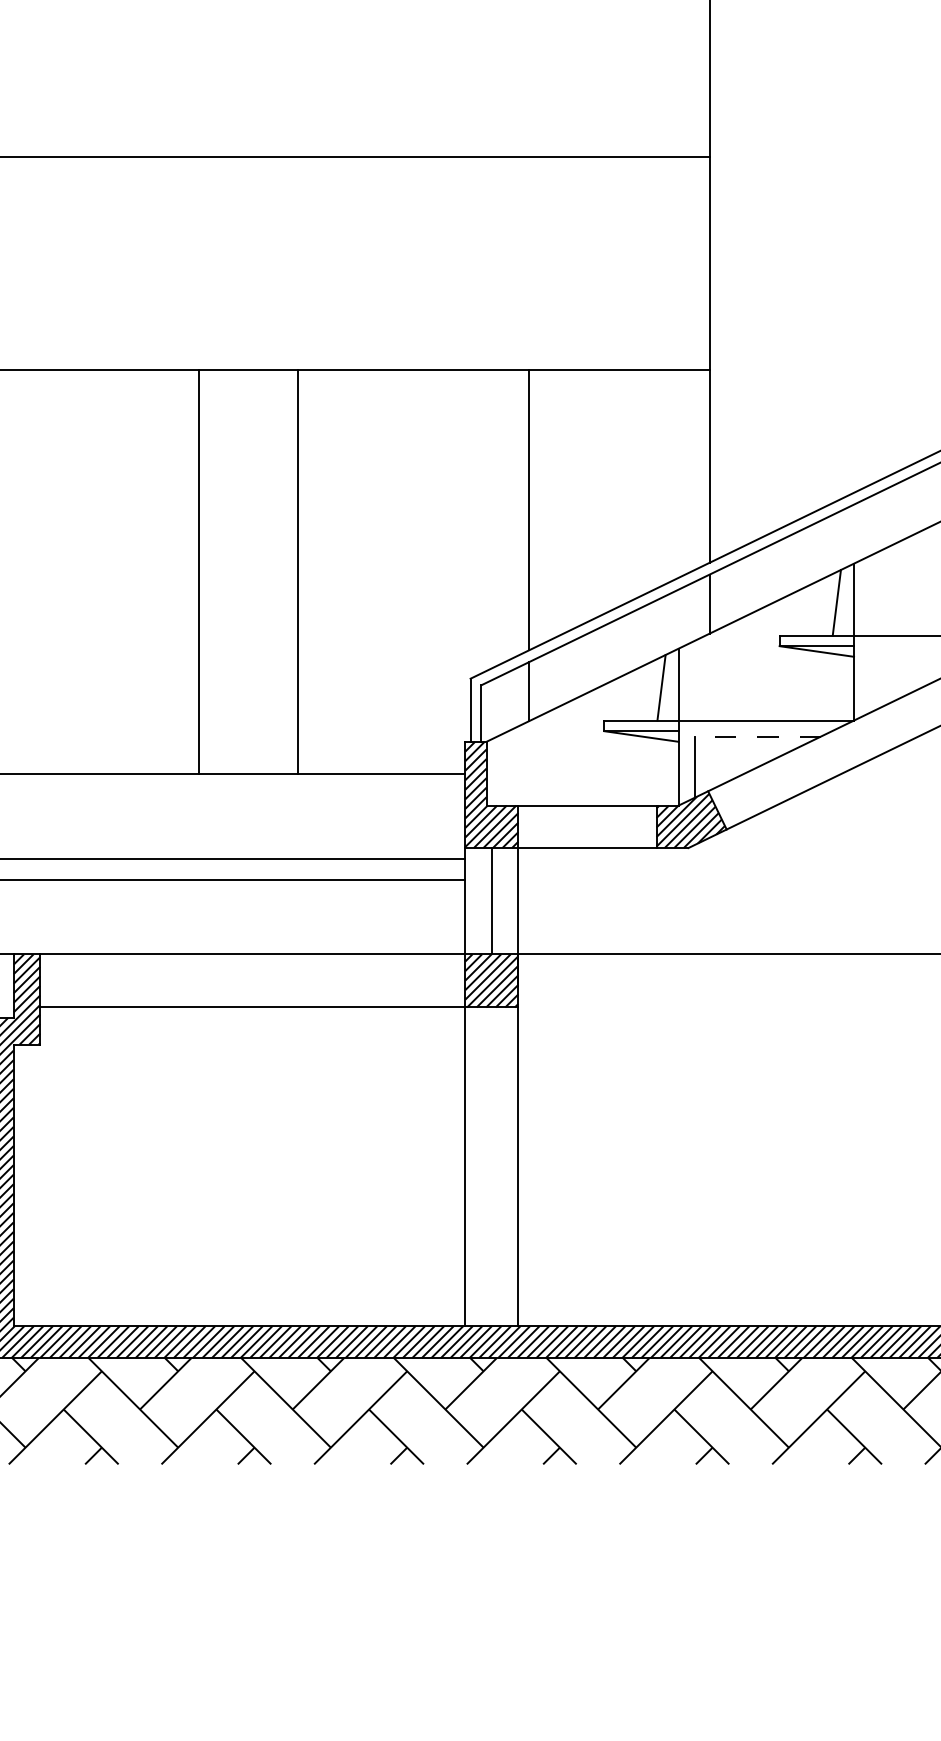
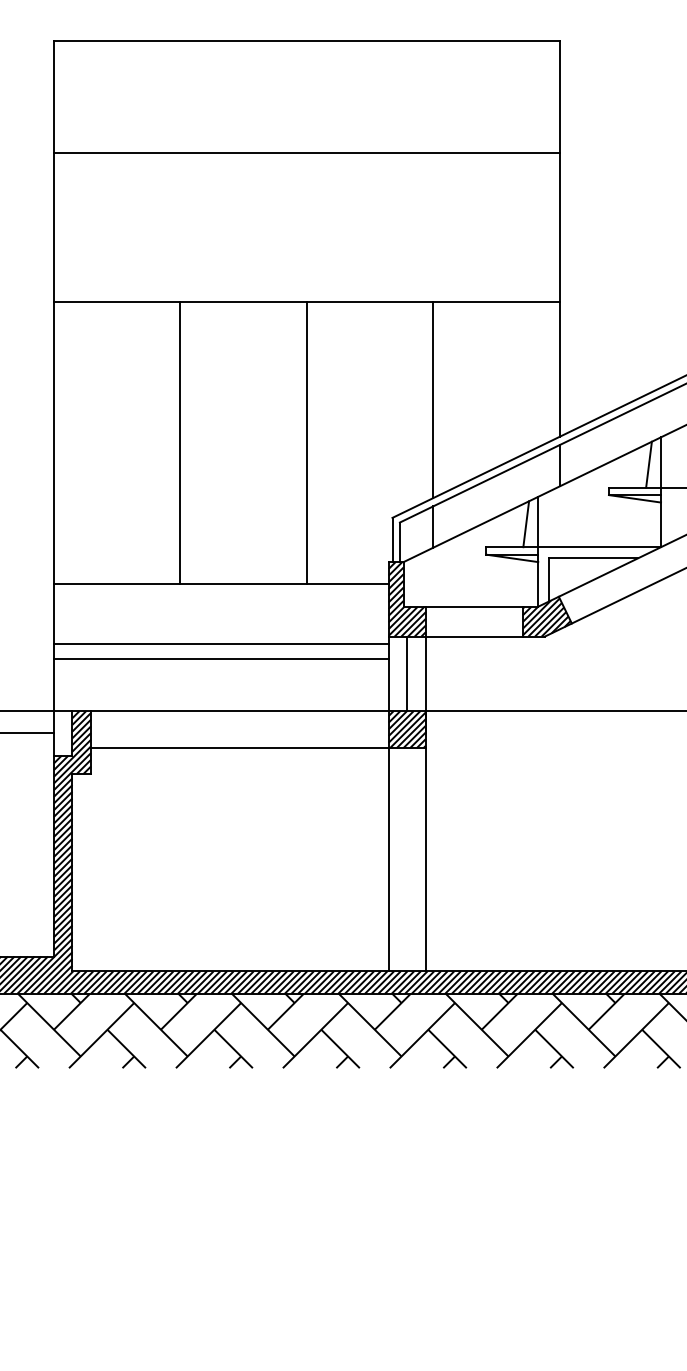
line: (199, 571) -> (180, 442), moved
line: (297, 571) -> (306, 442), moved
line: (757, 736) -> (593, 558), dashed -> solid

